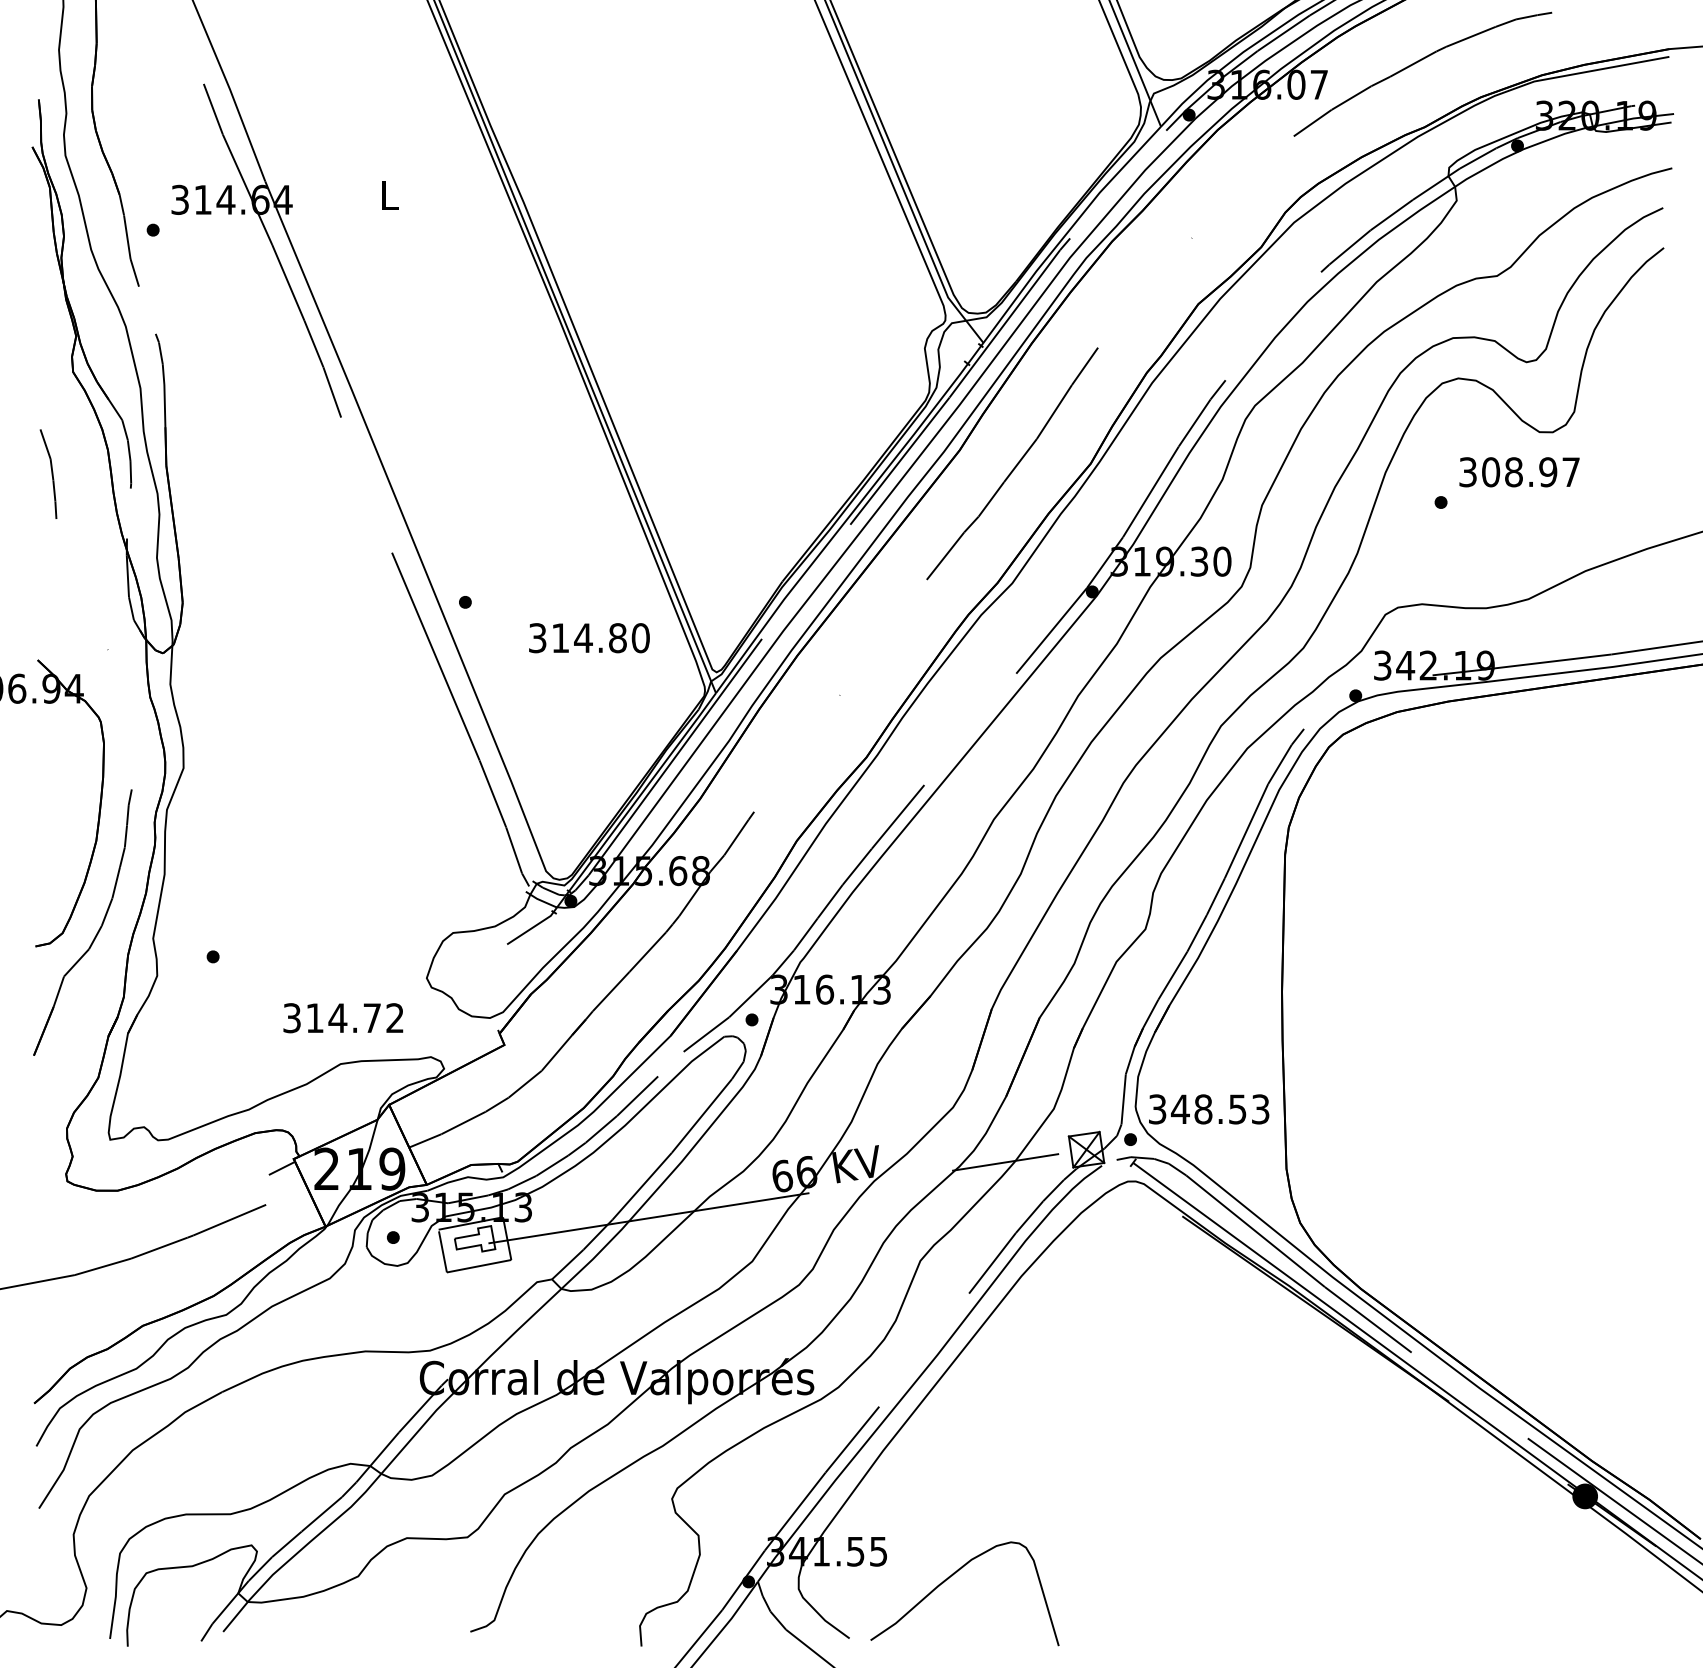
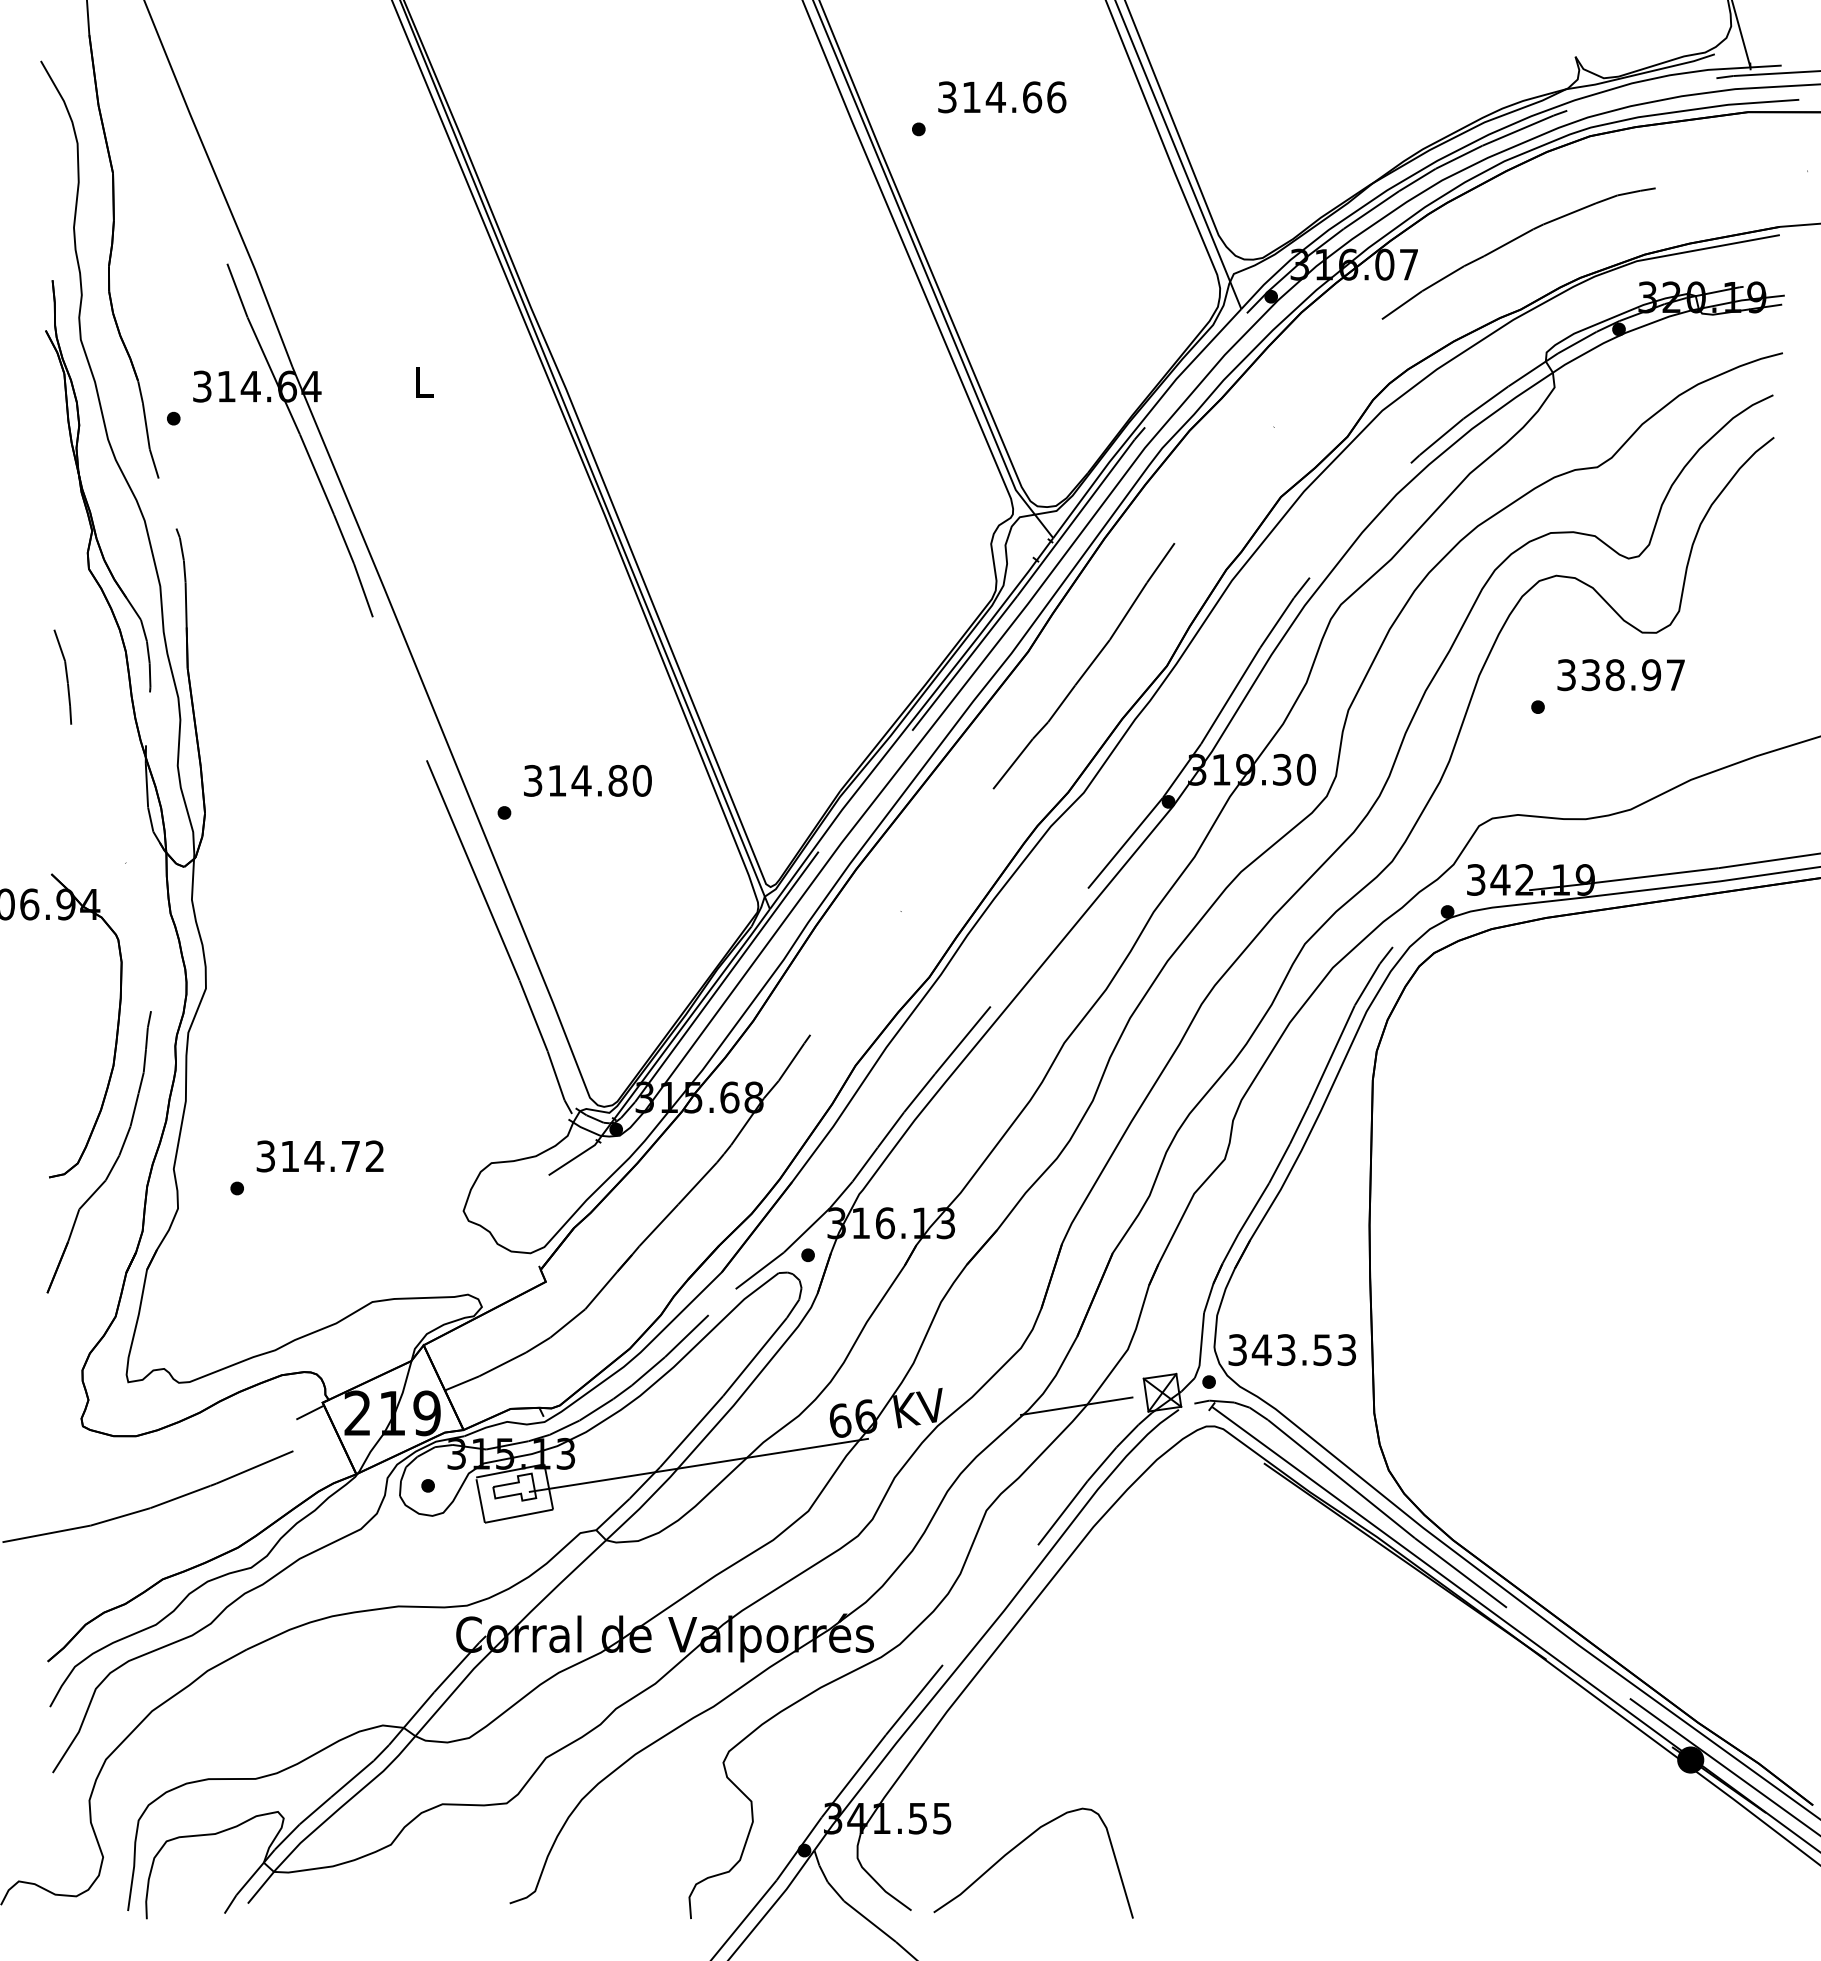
text: (1490, 472) -> (1590, 675), 308.97 -> 338.97
text: (589, 637) -> (587, 780), moved
text: (342, 1018) -> (319, 1156), moved
text: (1202, 1109) -> (1285, 1350), 348.53 -> 343.53

